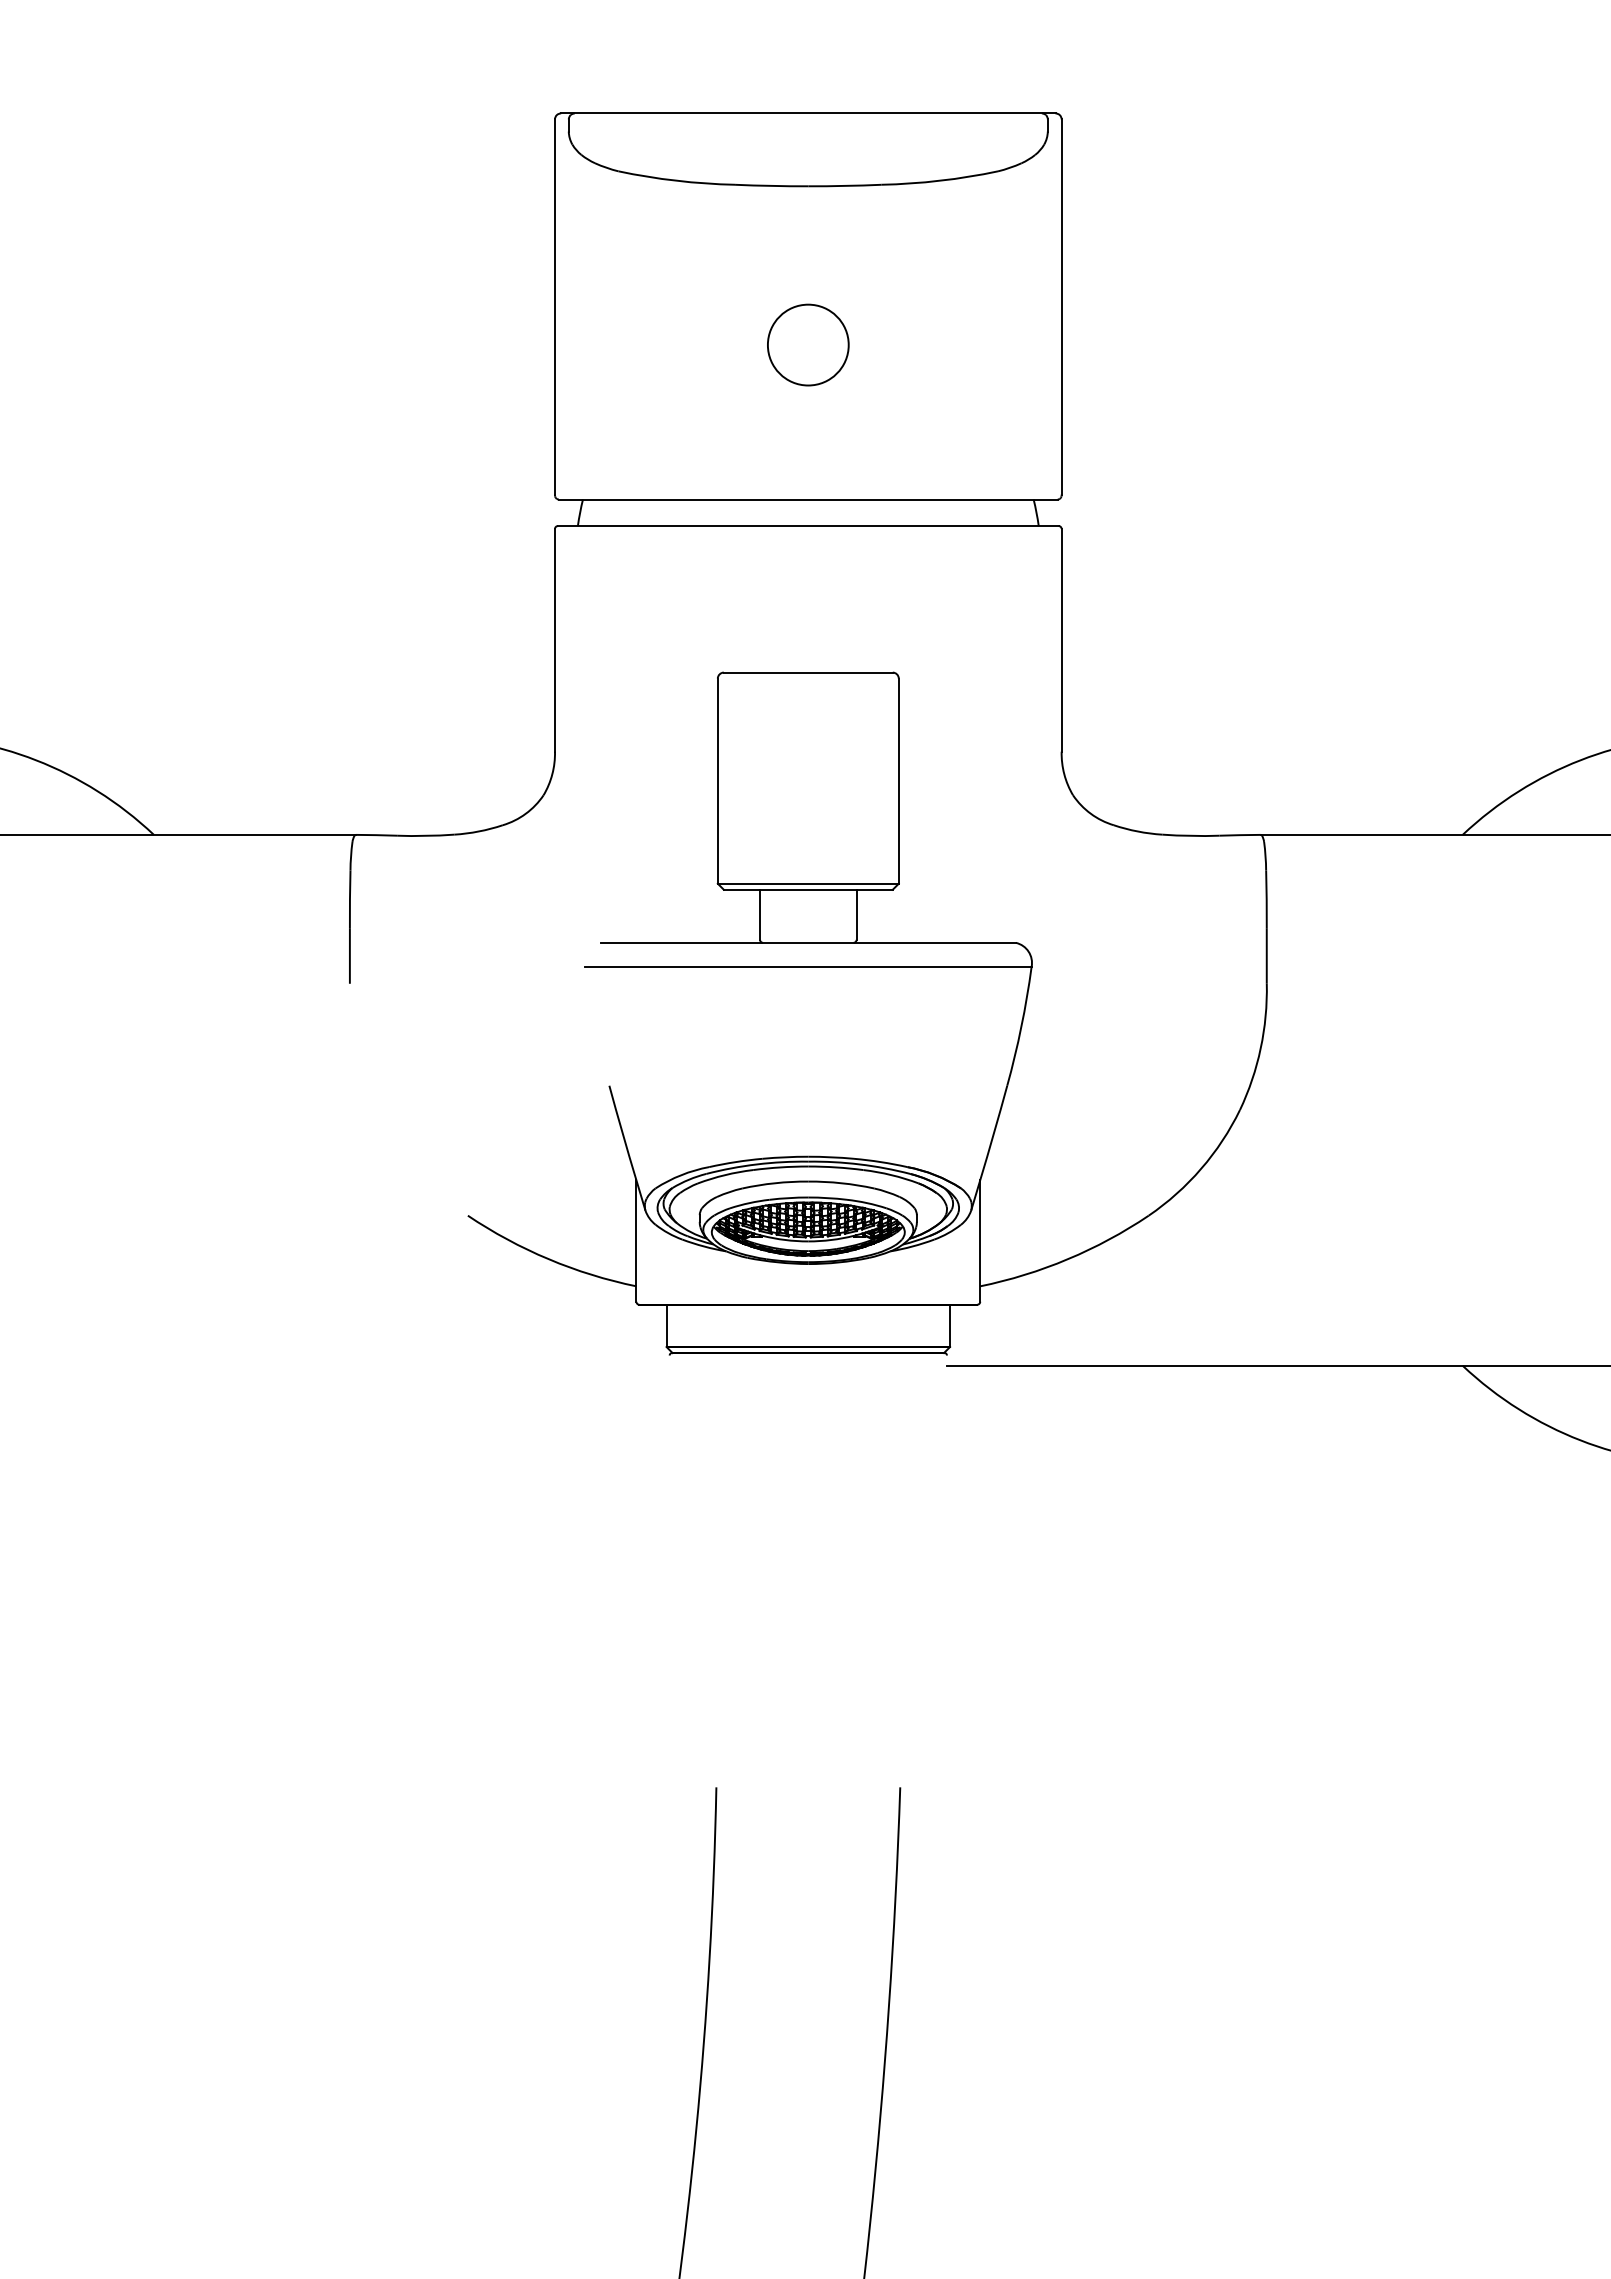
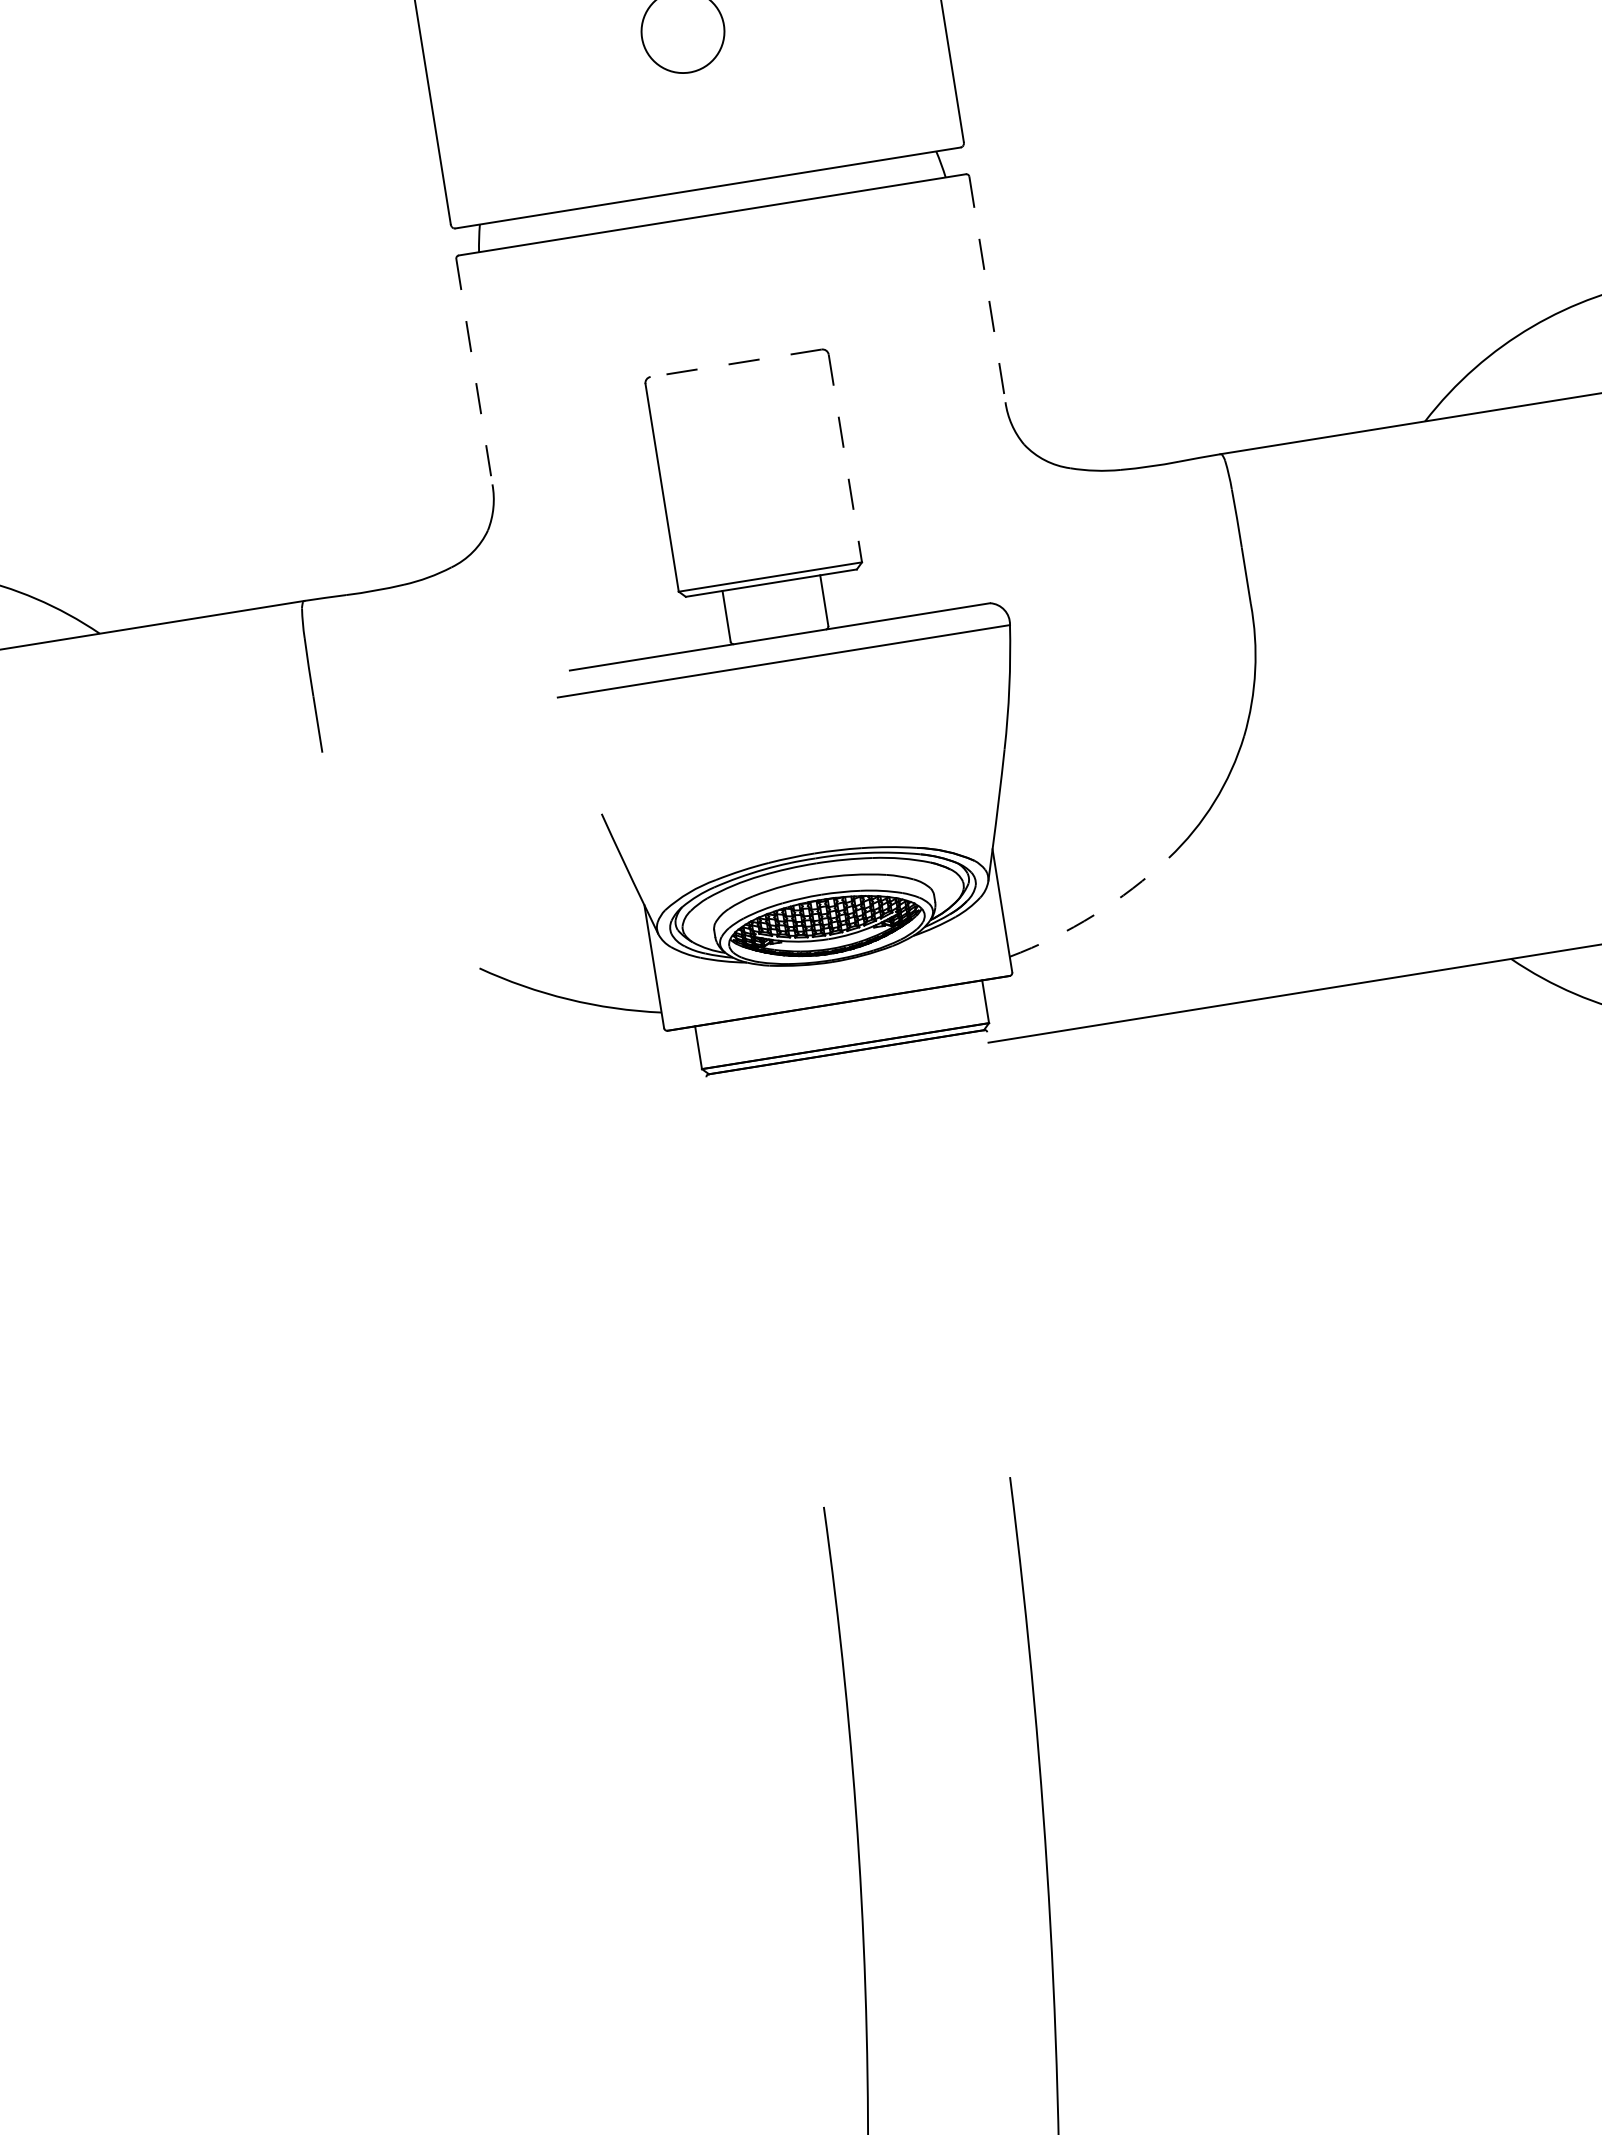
line: (554, 640) -> (473, 371), solid -> dashed
line: (1061, 640) -> (987, 289), solid -> dashed
line: (807, 672) -> (735, 363), solid -> dashed
line: (898, 781) -> (845, 458), solid -> dashed
arc: (1067, 1259) -> (1093, 915), solid -> dashed

